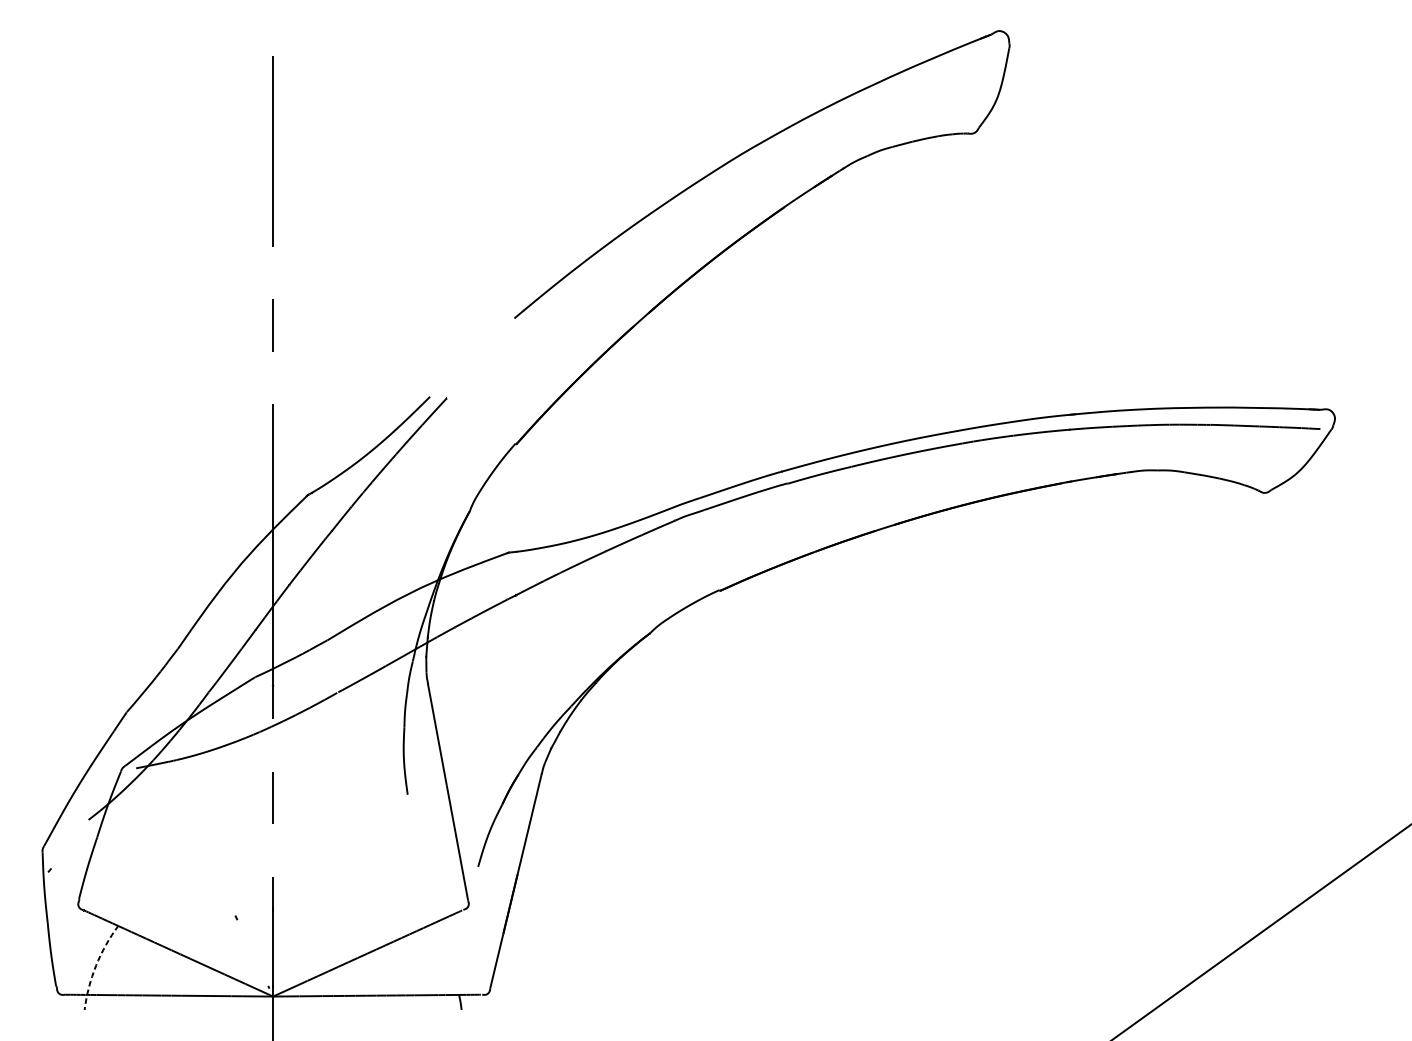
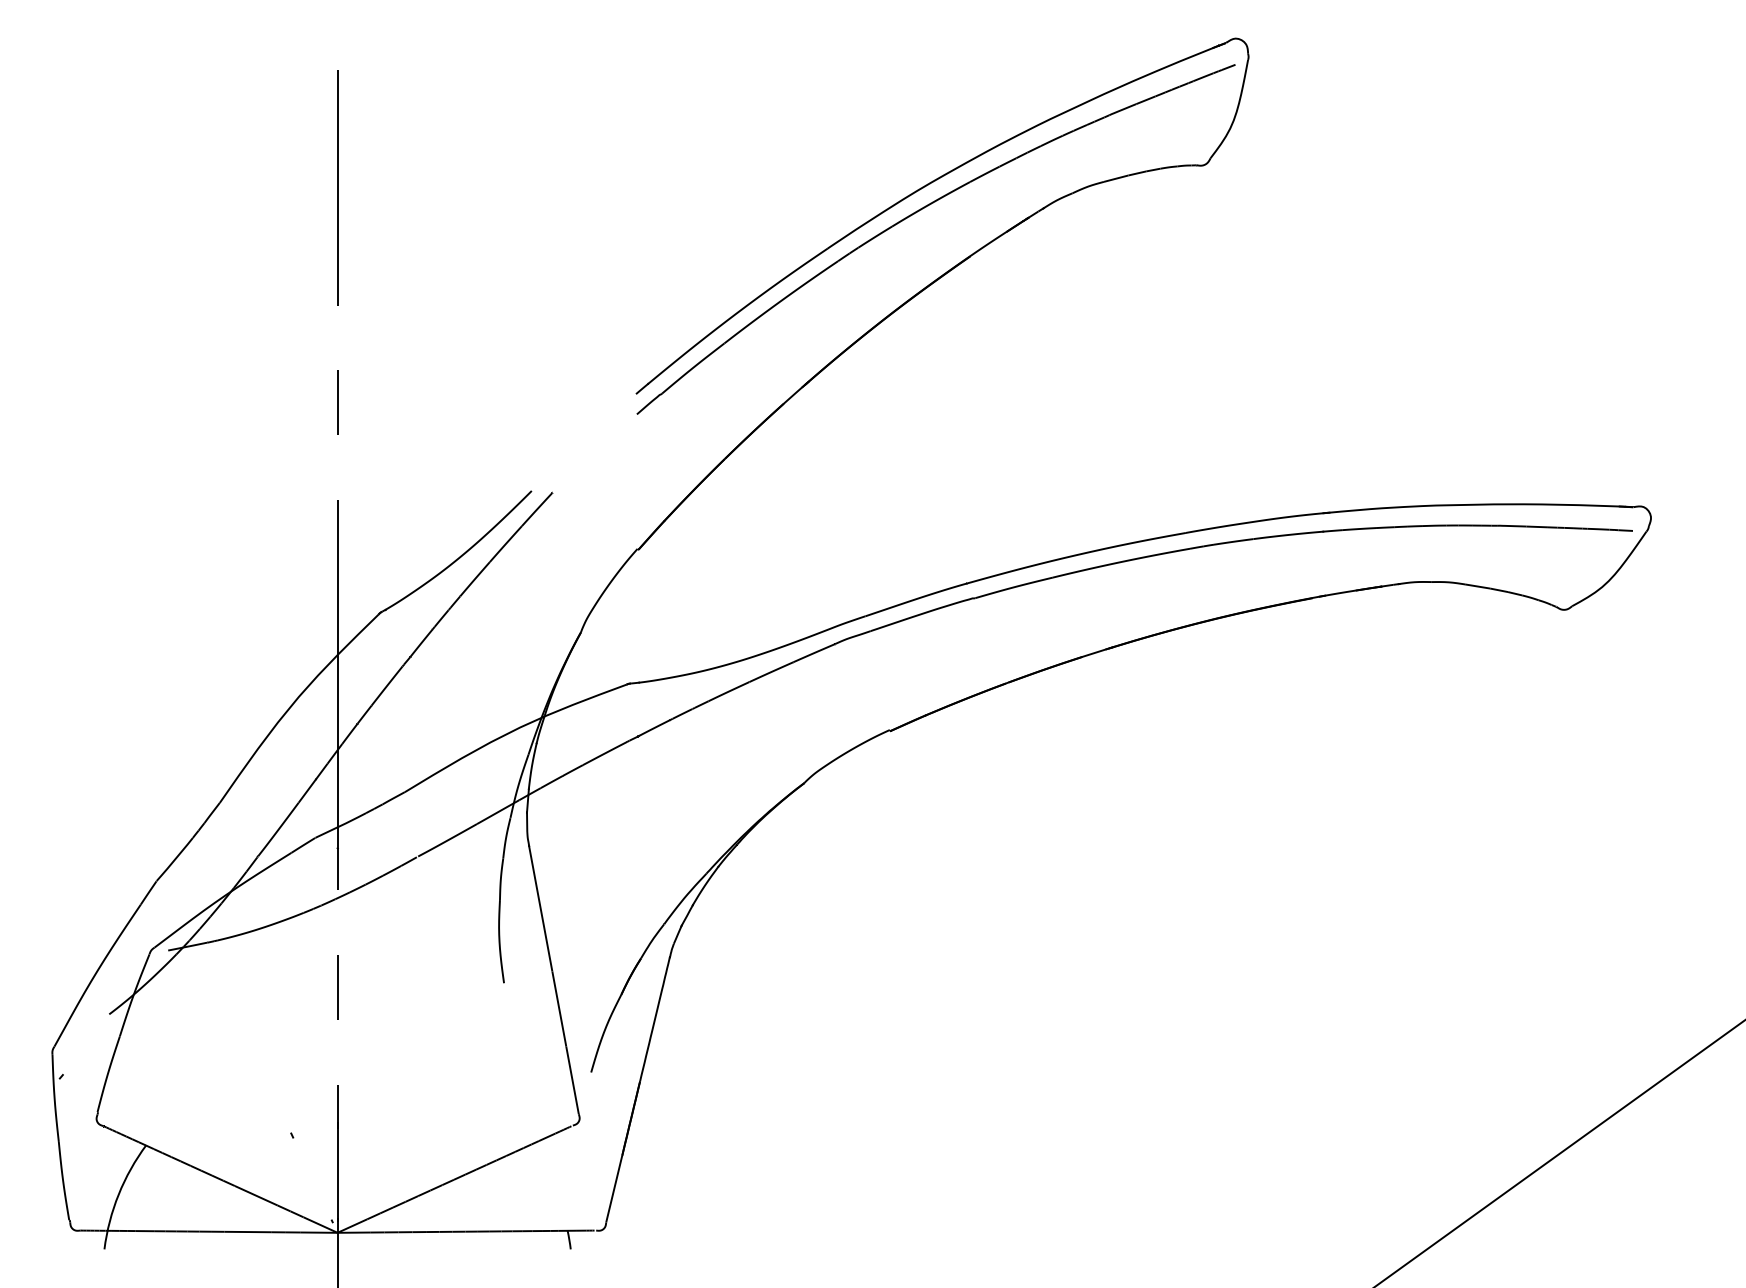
part: (745, 170) -> (921, 210), added
arc: (95, 965) -> (118, 1194), dashed -> solid

